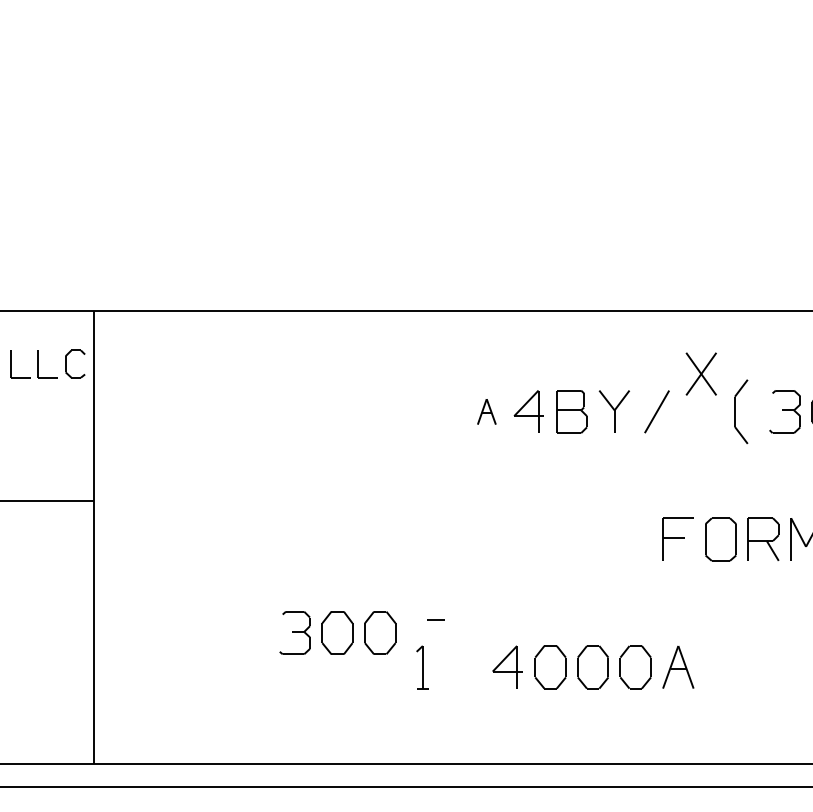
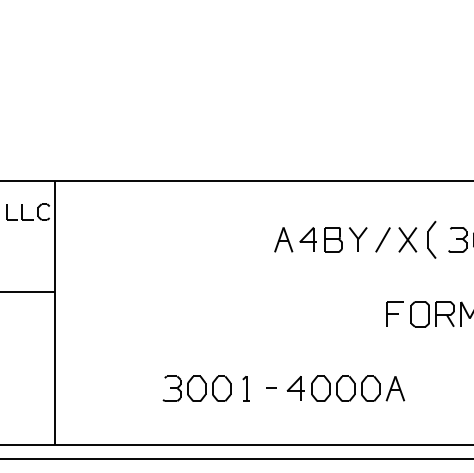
part: (700, 373) -> (407, 239), moved
part: (486, 411) -> (283, 239), size x1.67
curve: (436, 618) -> (271, 387), moved
part: (337, 632) -> (196, 388), moved

